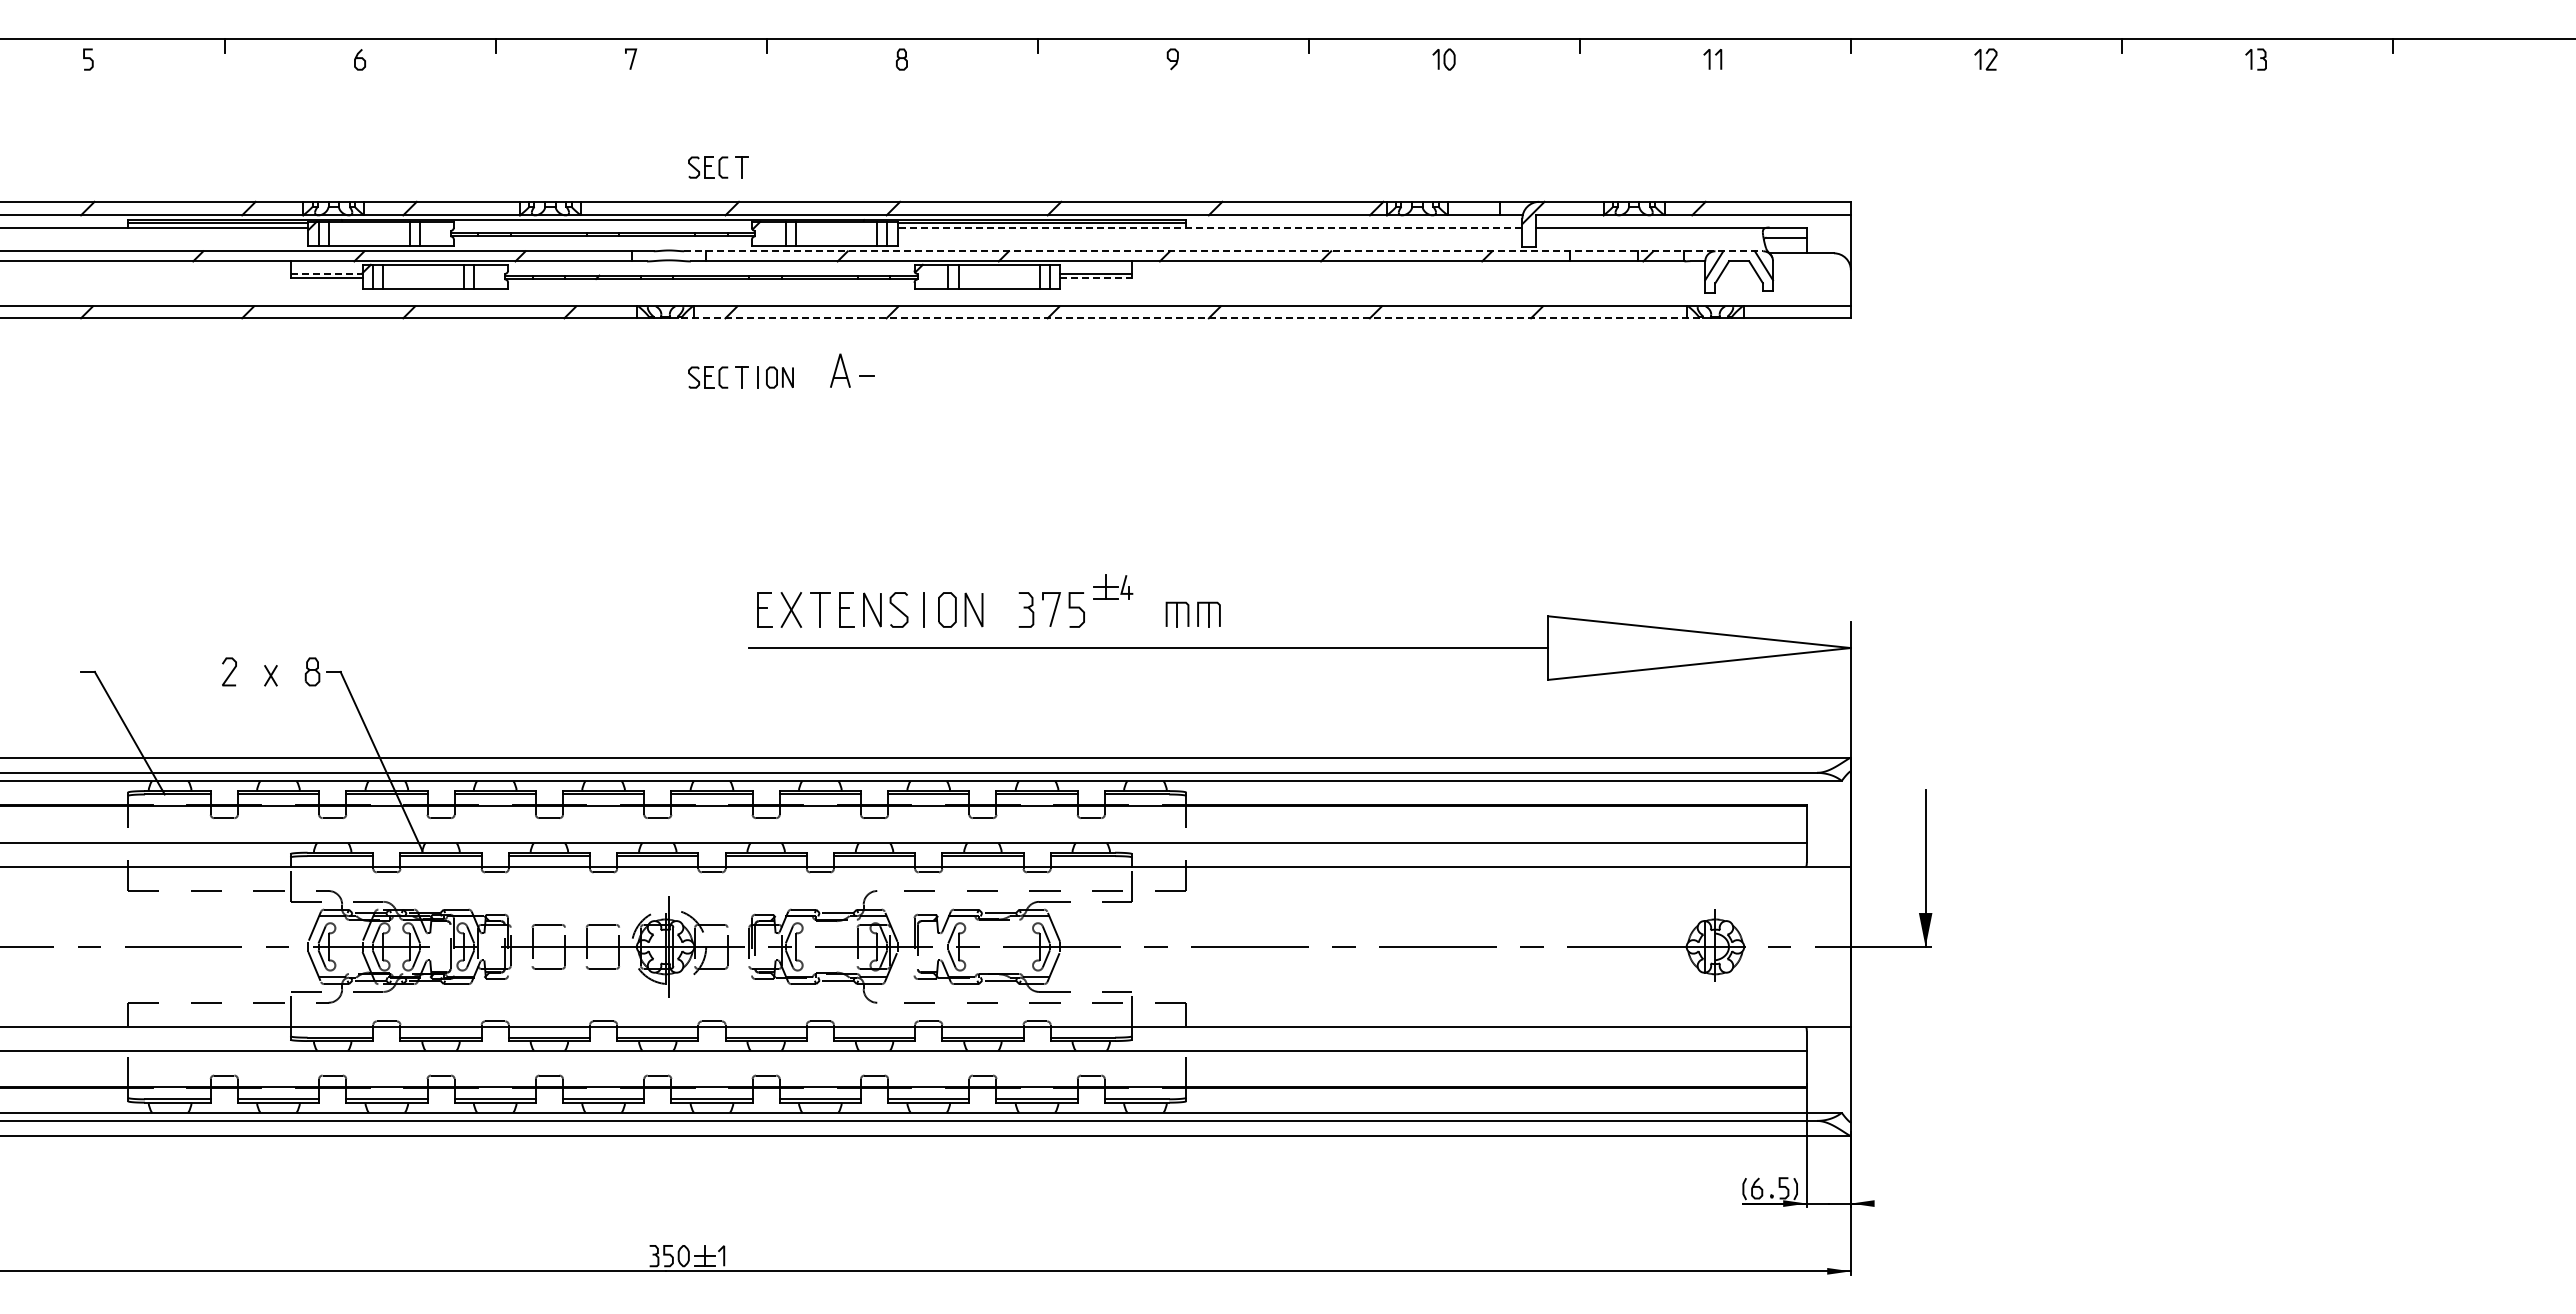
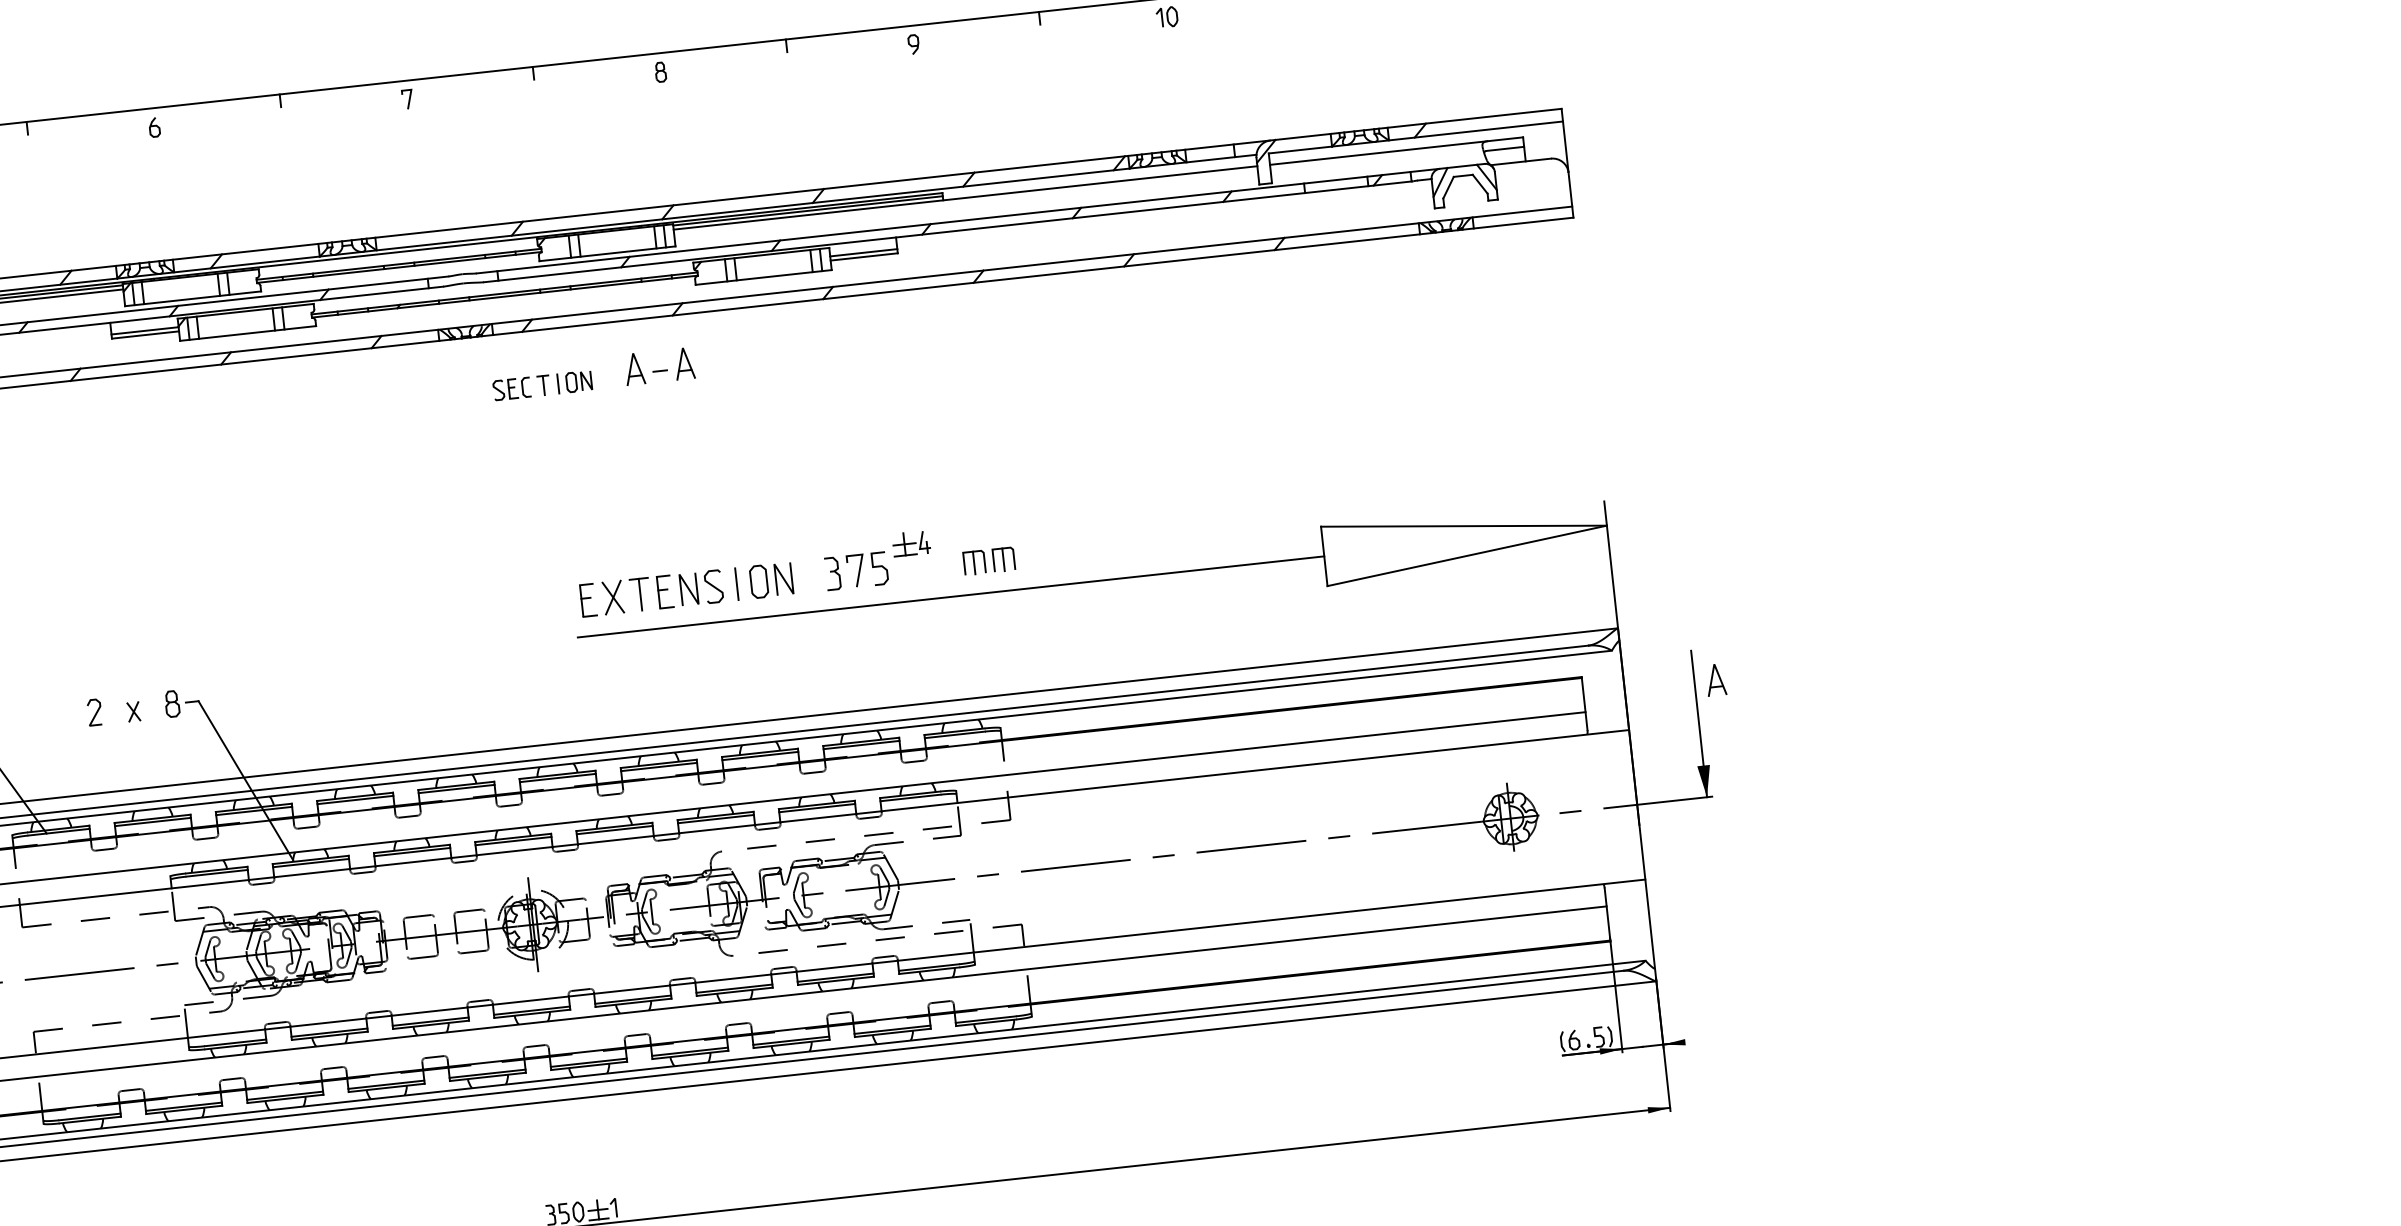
part: (718, 167) -> (500, 191), removed
line: (1209, 227) -> (965, 197), dashed -> solid
line: (1223, 251) -> (980, 218), dashed -> solid
line: (326, 273) -> (144, 330), dashed -> solid
line: (1096, 278) -> (864, 257), dashed -> solid
line: (1191, 318) -> (957, 284), dashed -> solid
part: (893, 370) -> (684, 363), added
part: (1948, 823) -> (1715, 679), added

